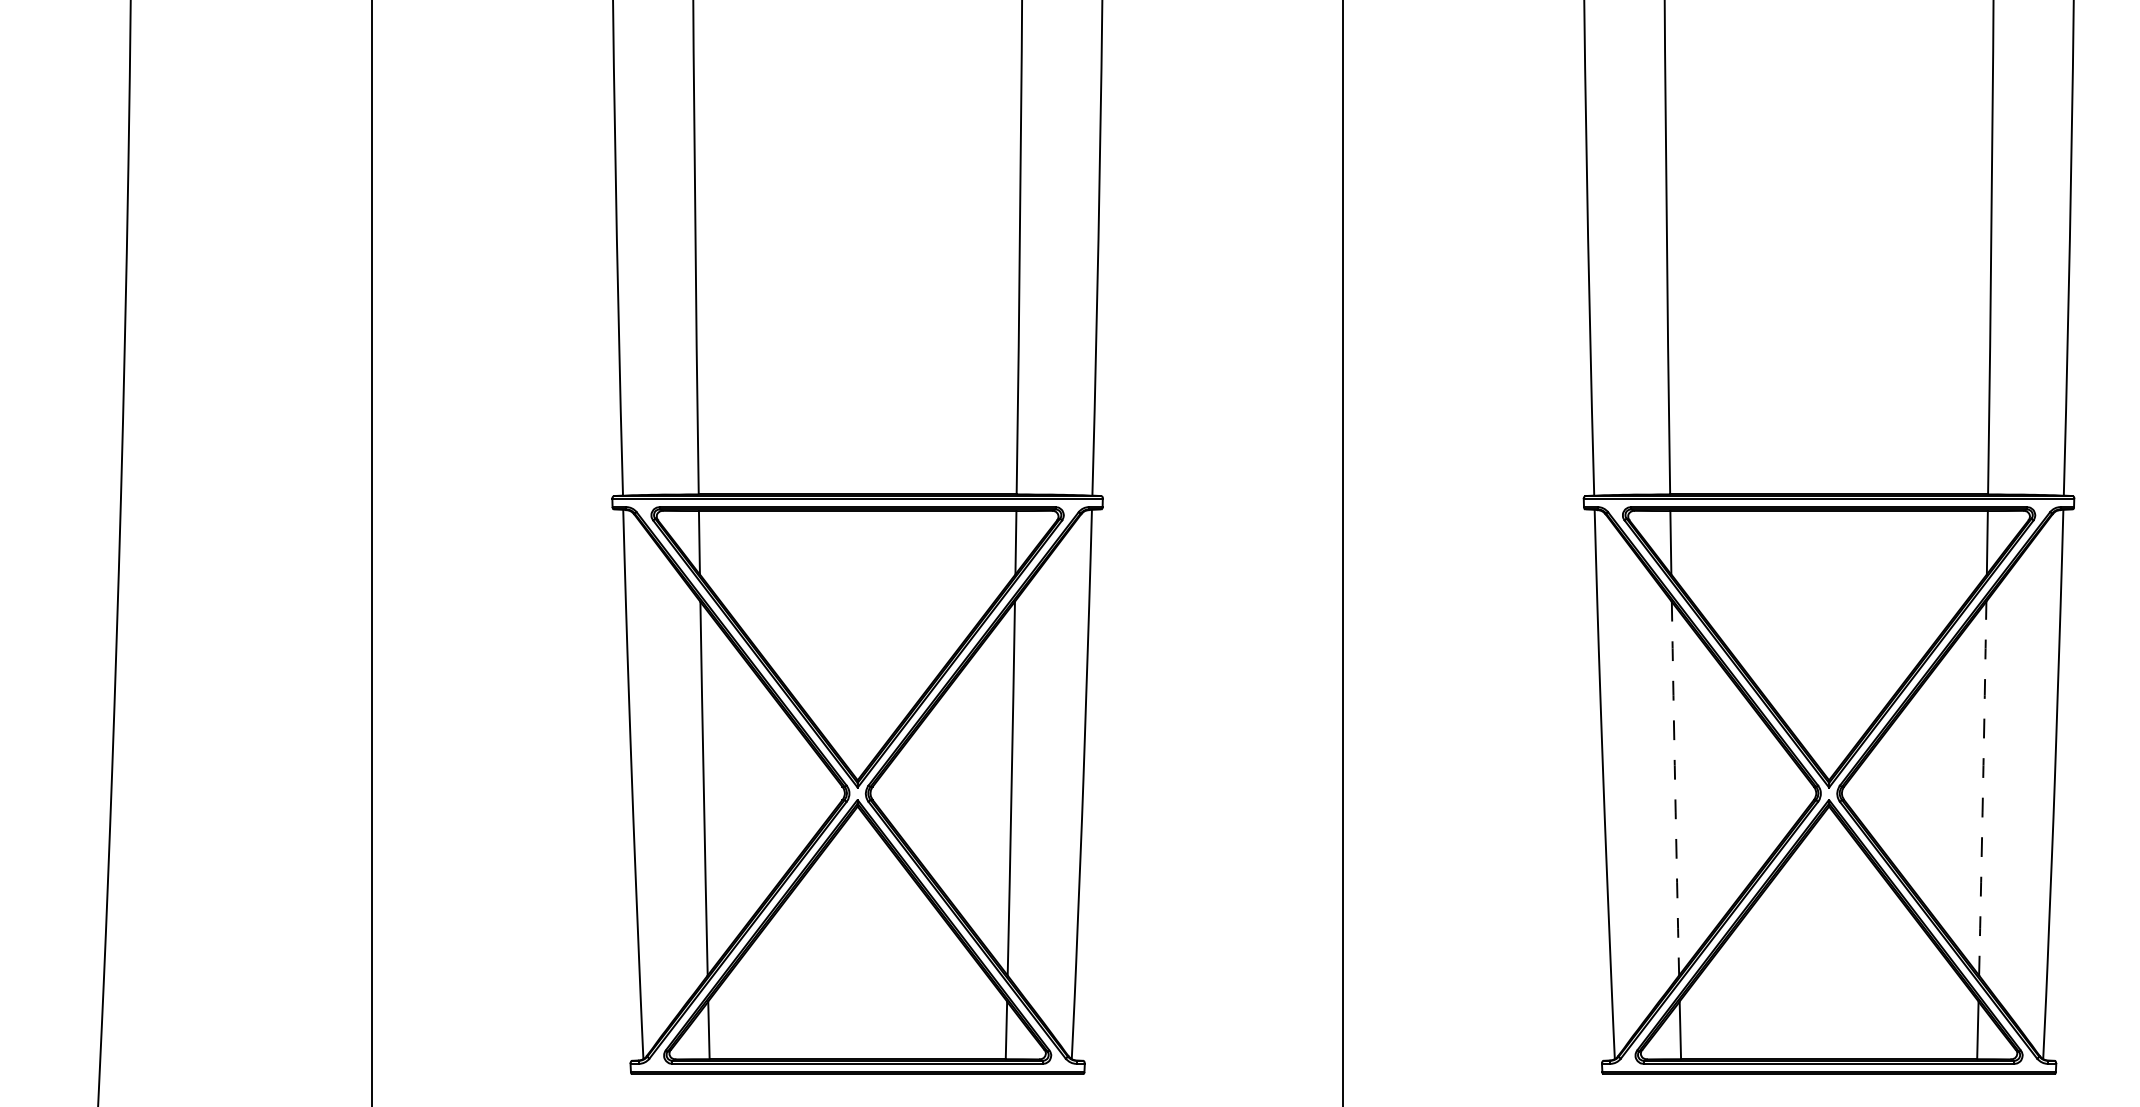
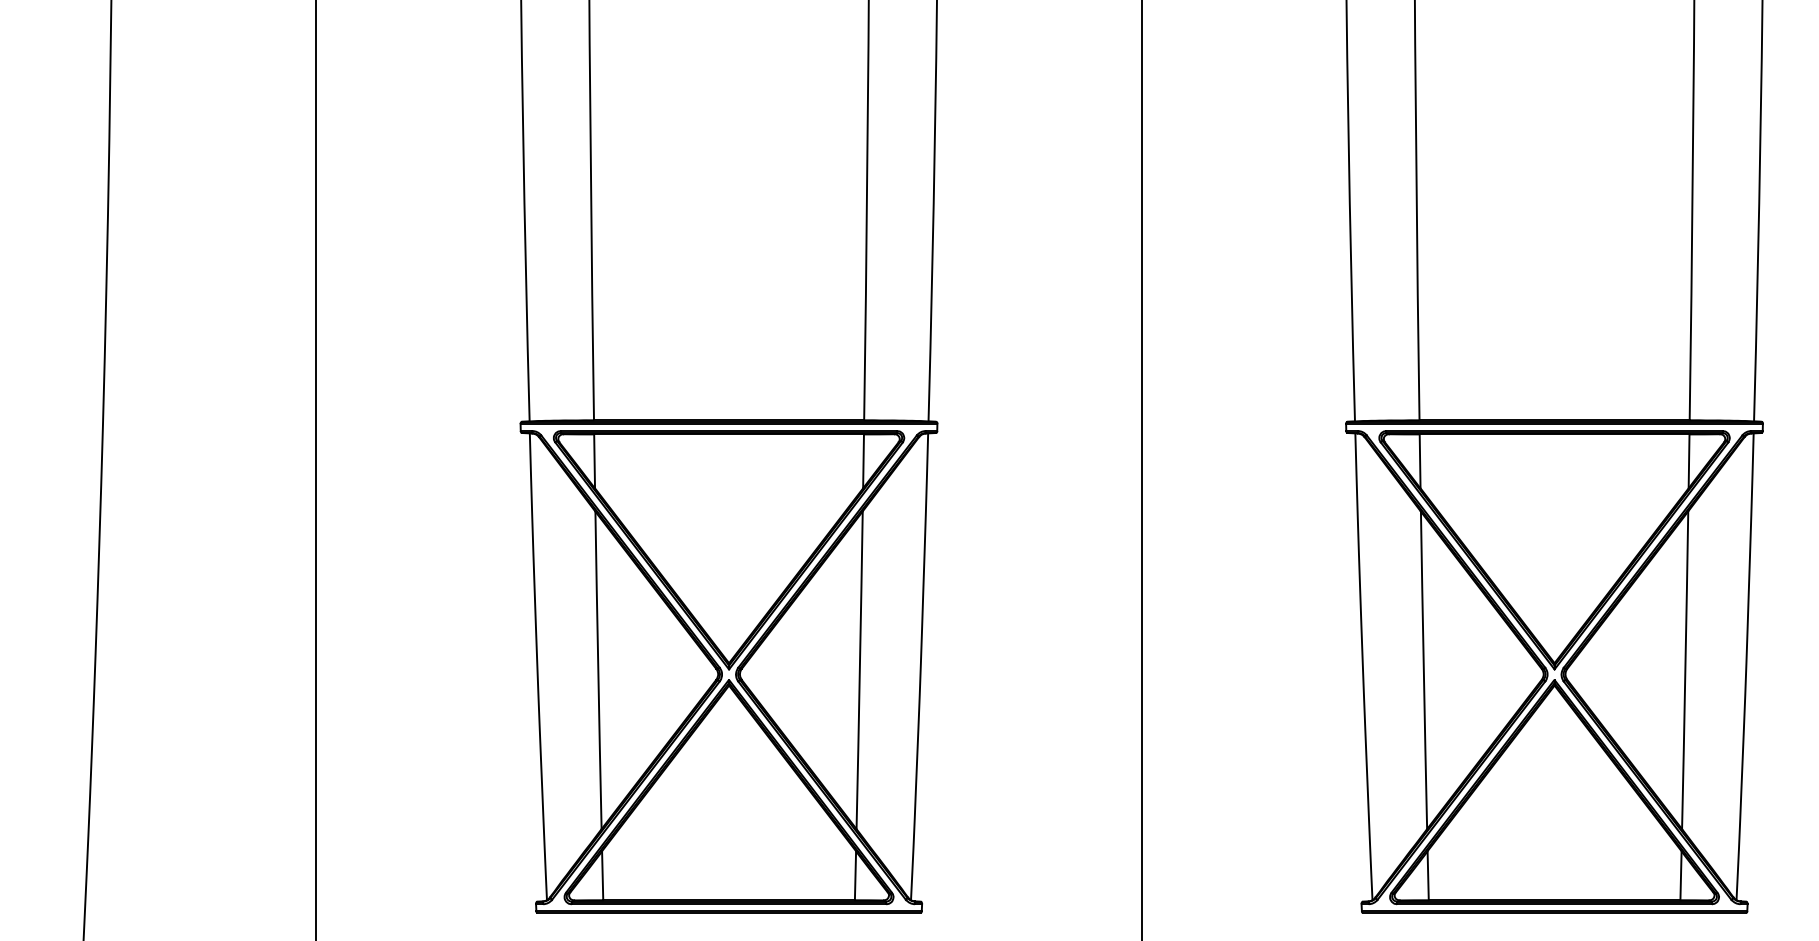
arc: (1675, 788) -> (1424, 670), dashed -> solid
arc: (1983, 788) -> (1685, 670), dashed -> solid

